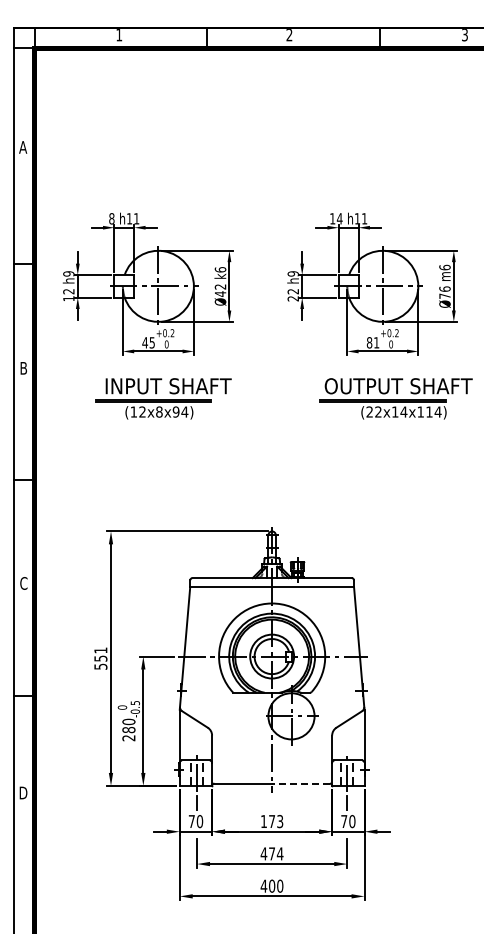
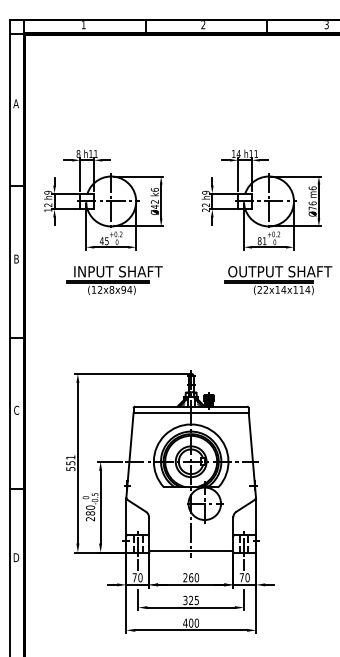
line: (301, 783) -> (211, 550), dashed -> solid
text: (271, 821) -> (190, 577), 173 -> 260
text: (271, 853) -> (190, 600), 474 -> 325

